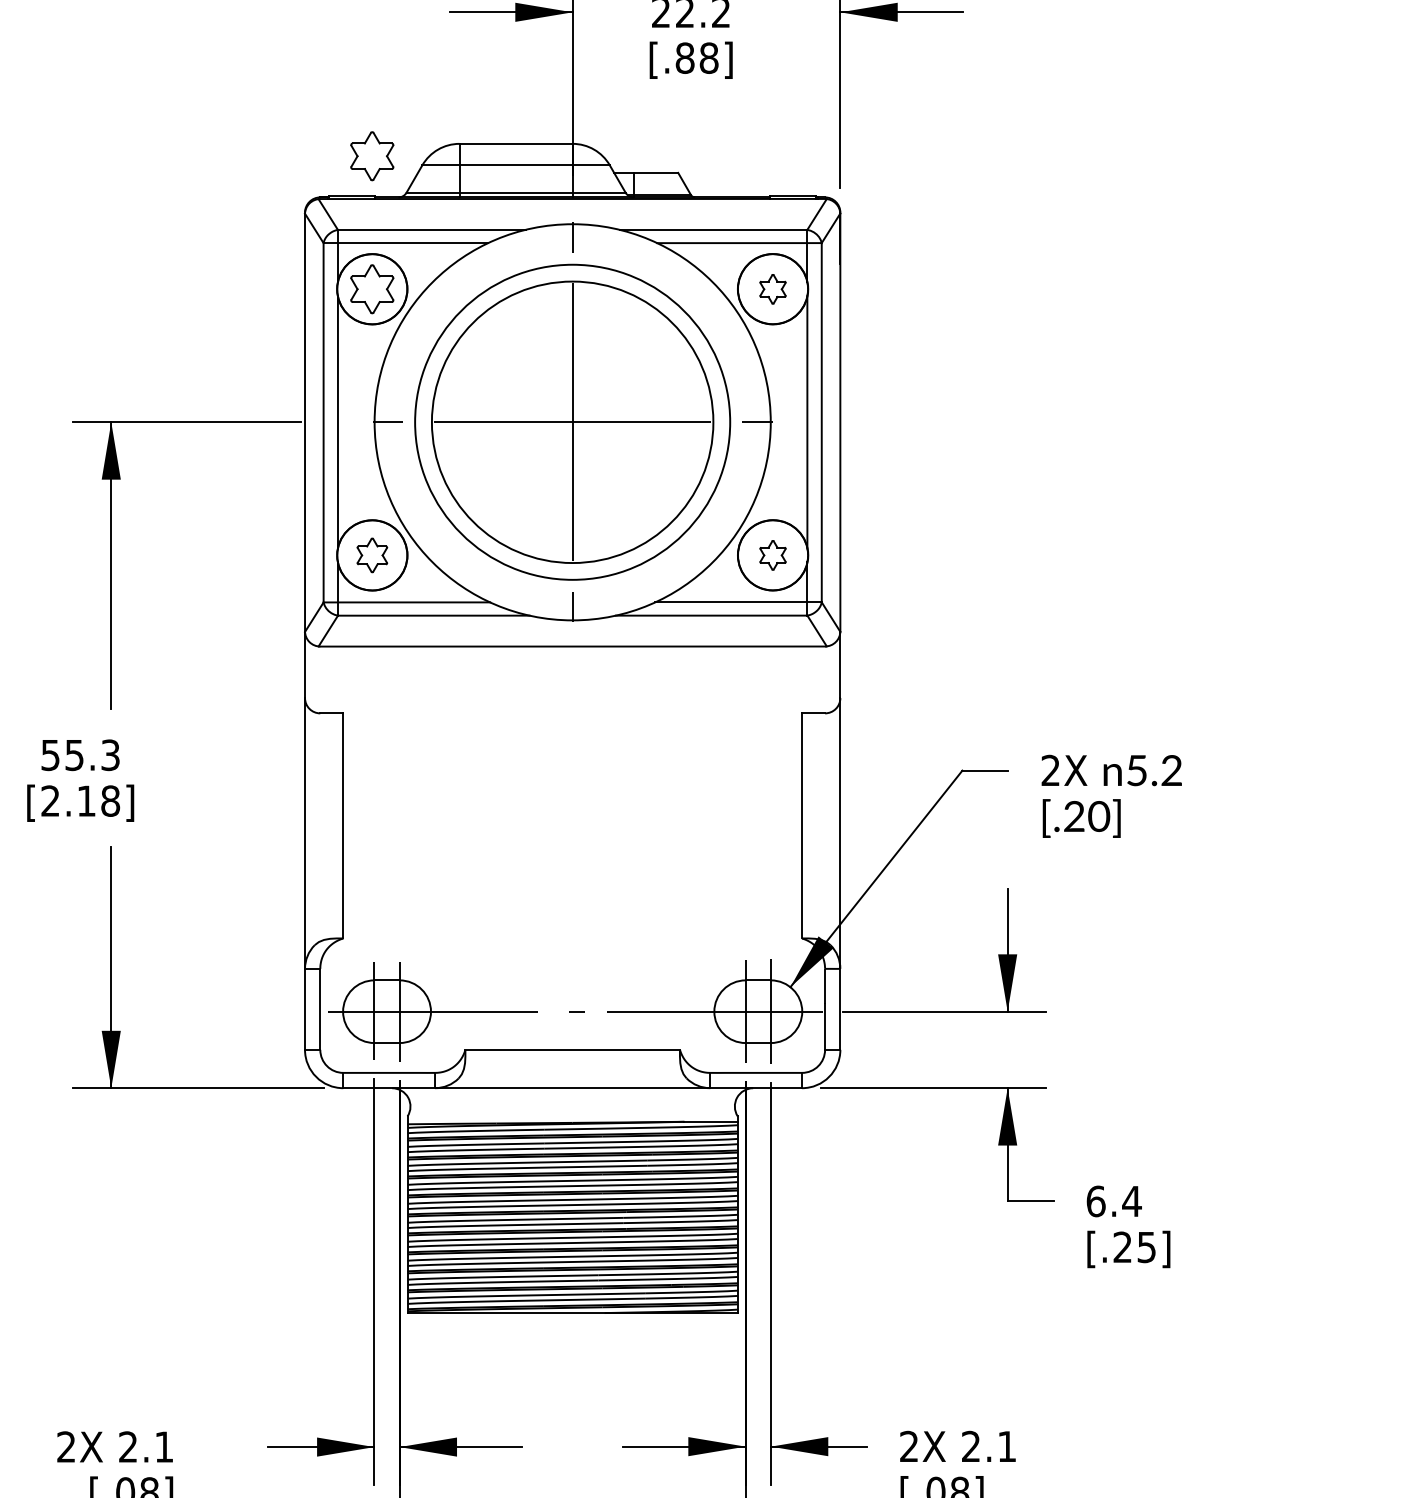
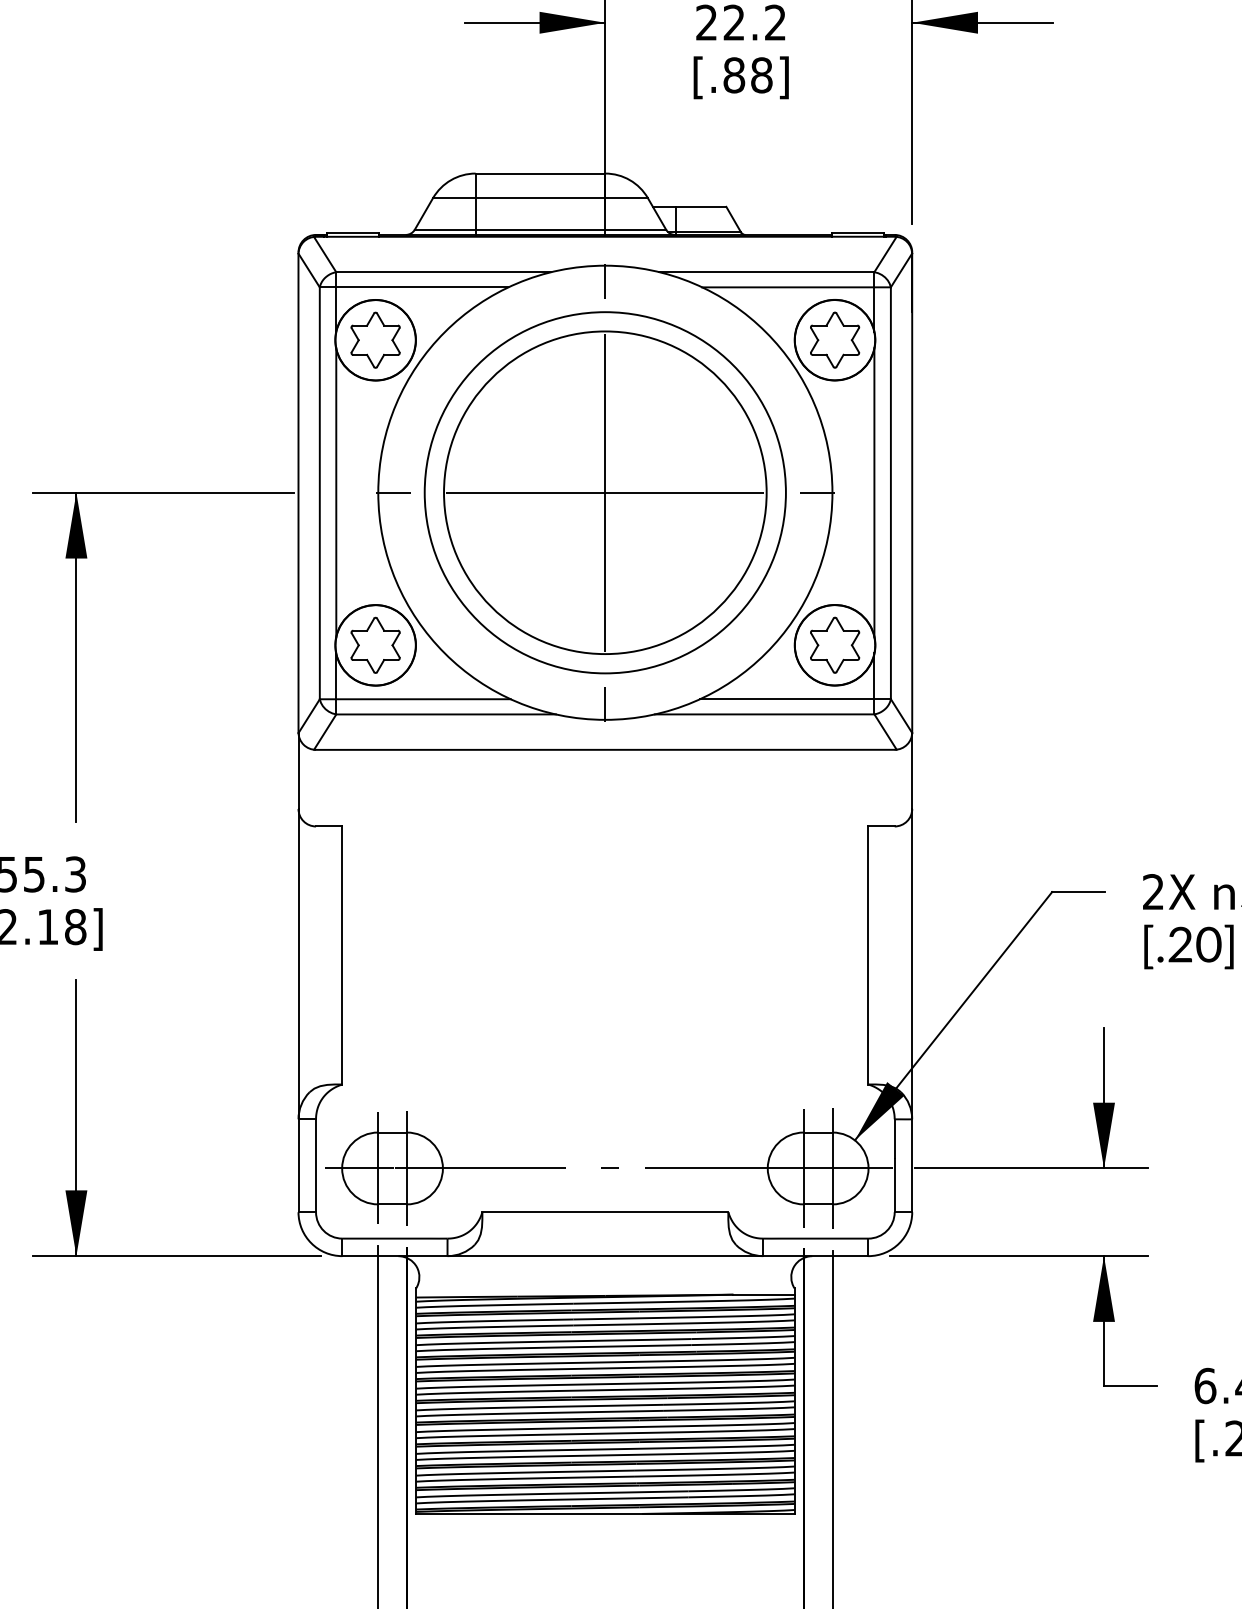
part: (372, 156) -> (375, 188), removed
part: (772, 289) -> (834, 340), size x1.67
part: (372, 555) -> (375, 645), size x1.43
part: (772, 555) -> (834, 645), size x1.67

